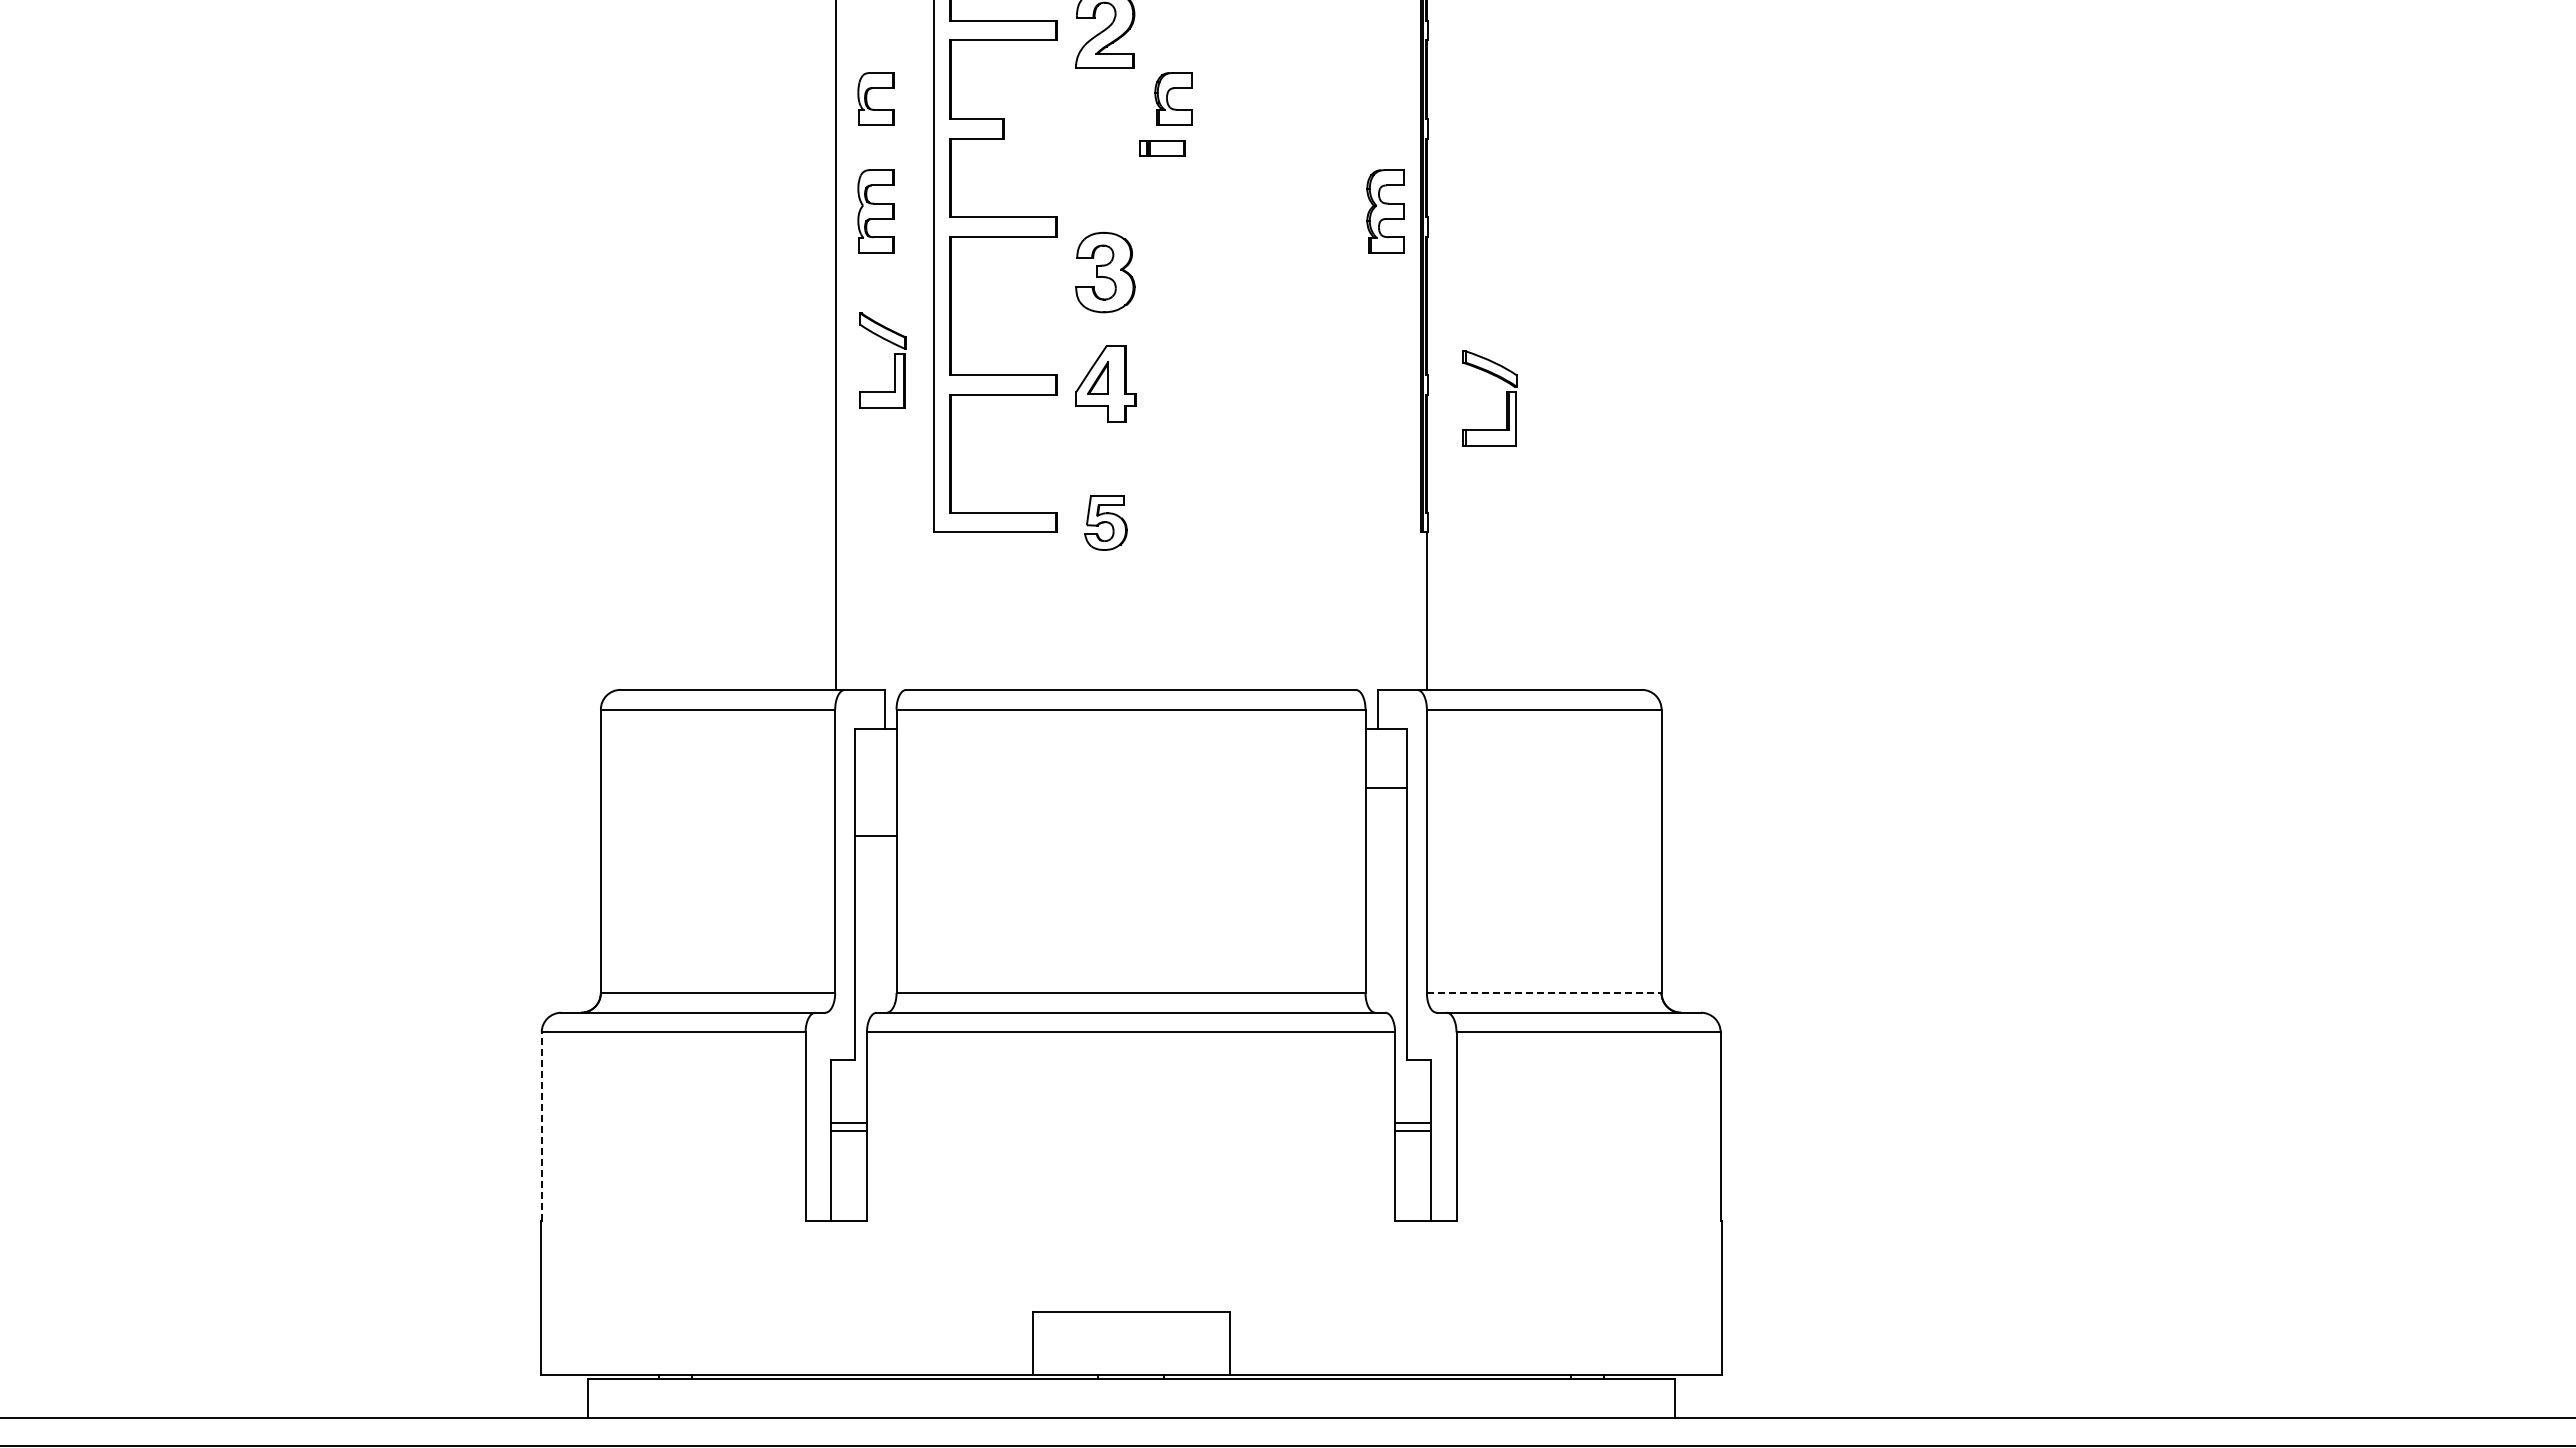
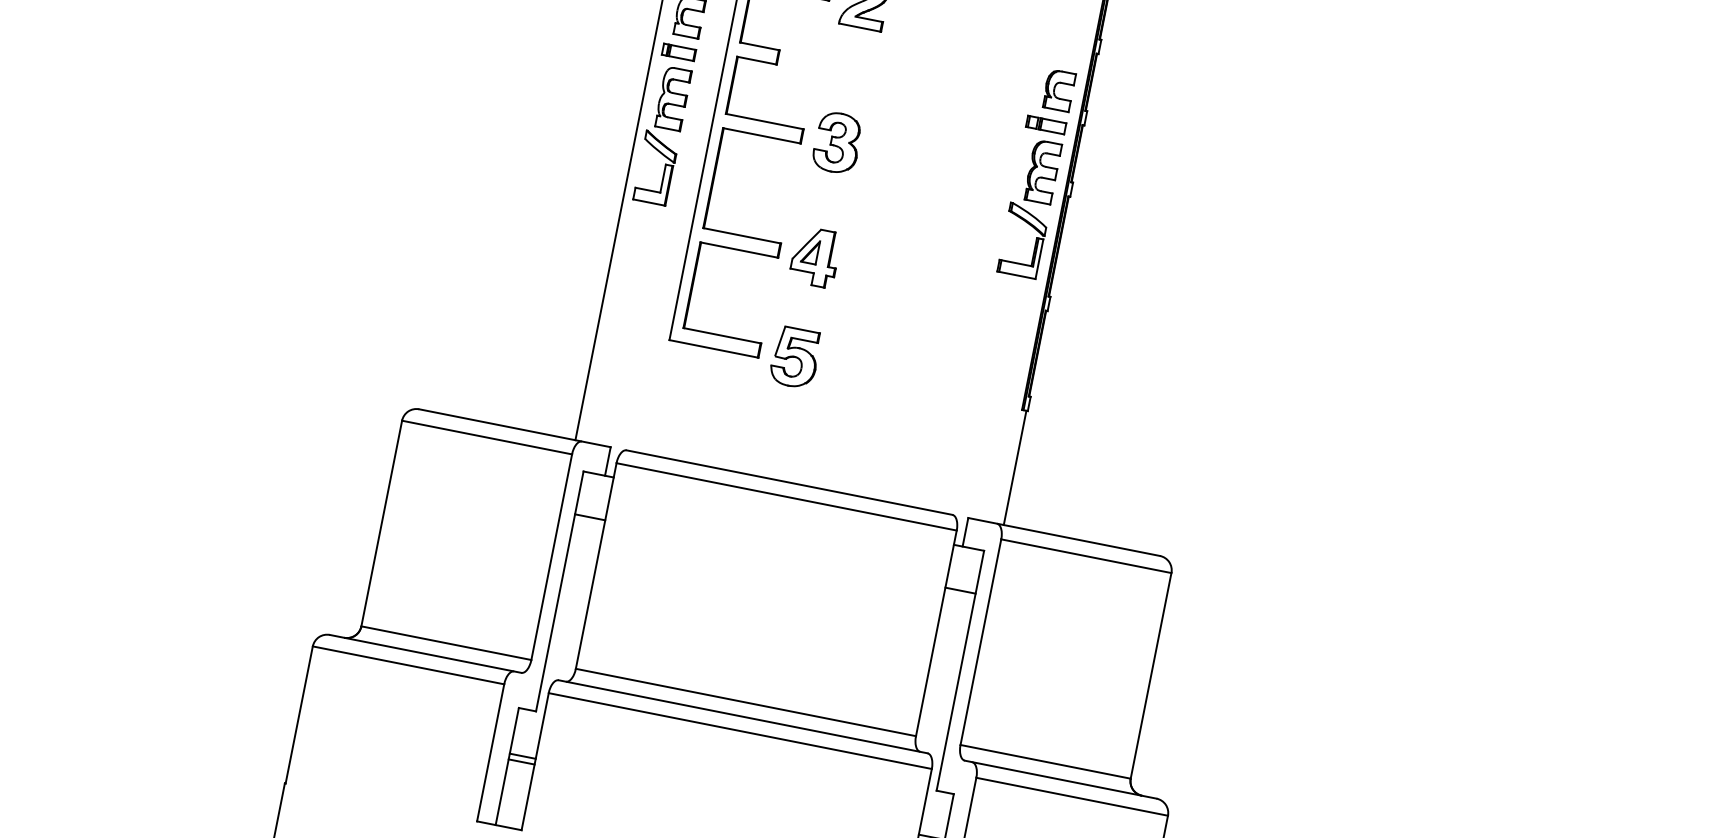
part: (1173, 98) -> (1058, 90), moved
part: (1162, 148) -> (678, 52), moved
part: (1377, 148) -> (1046, 125), added
part: (1105, 272) -> (837, 142), moved
part: (894, 360) -> (664, 169), moved
part: (1506, 398) -> (1035, 243), moved
part: (1105, 522) -> (795, 357), size x1.43
line: (875, 836) -> (589, 517), moved
line: (1544, 993) -> (1045, 762), dashed -> solid
line: (541, 1126) -> (299, 714), dashed -> solid

